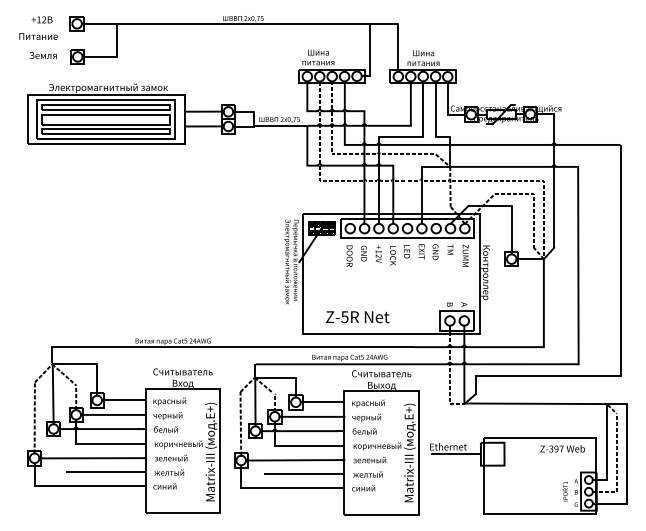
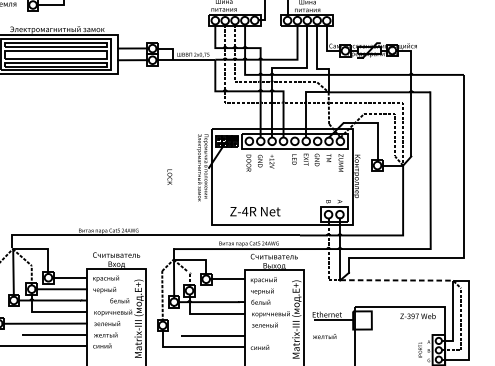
text: (392, 255) -> (169, 176), moved
text: (344, 317) -> (244, 211), Z-5R -> Z-4R
line: (536, 403) -> (397, 280), solid -> dashed
line: (311, 416) -> (218, 290), removed
text: (165, 429) -> (119, 300), moved
line: (294, 460) -> (205, 325), removed
text: (367, 474) -> (324, 336), moved

